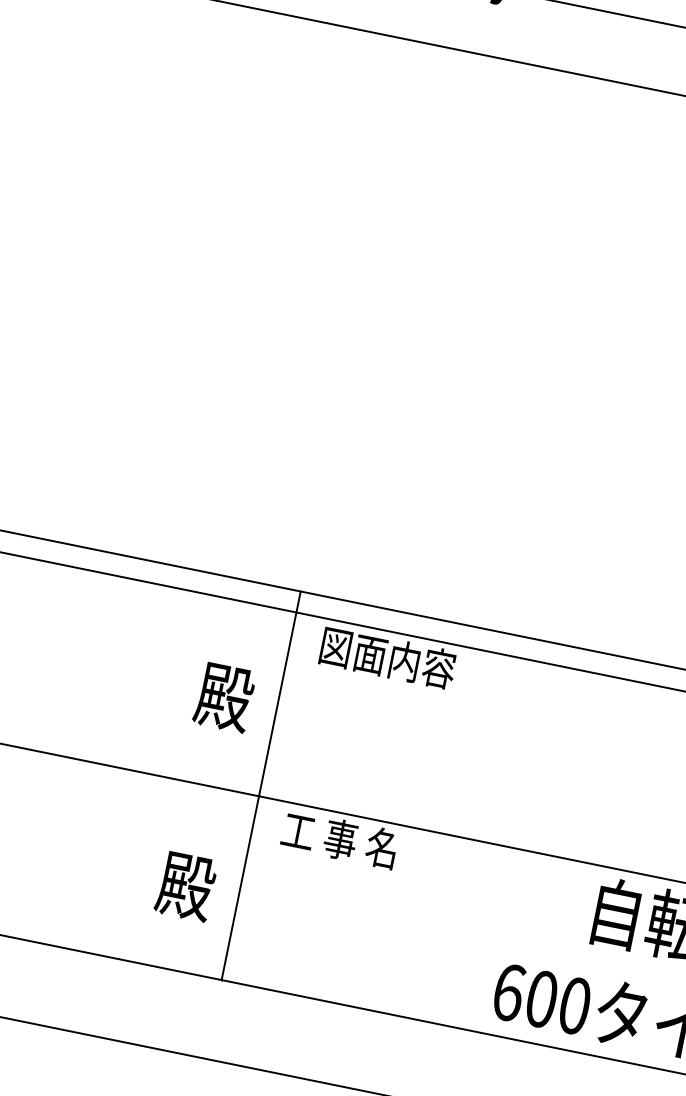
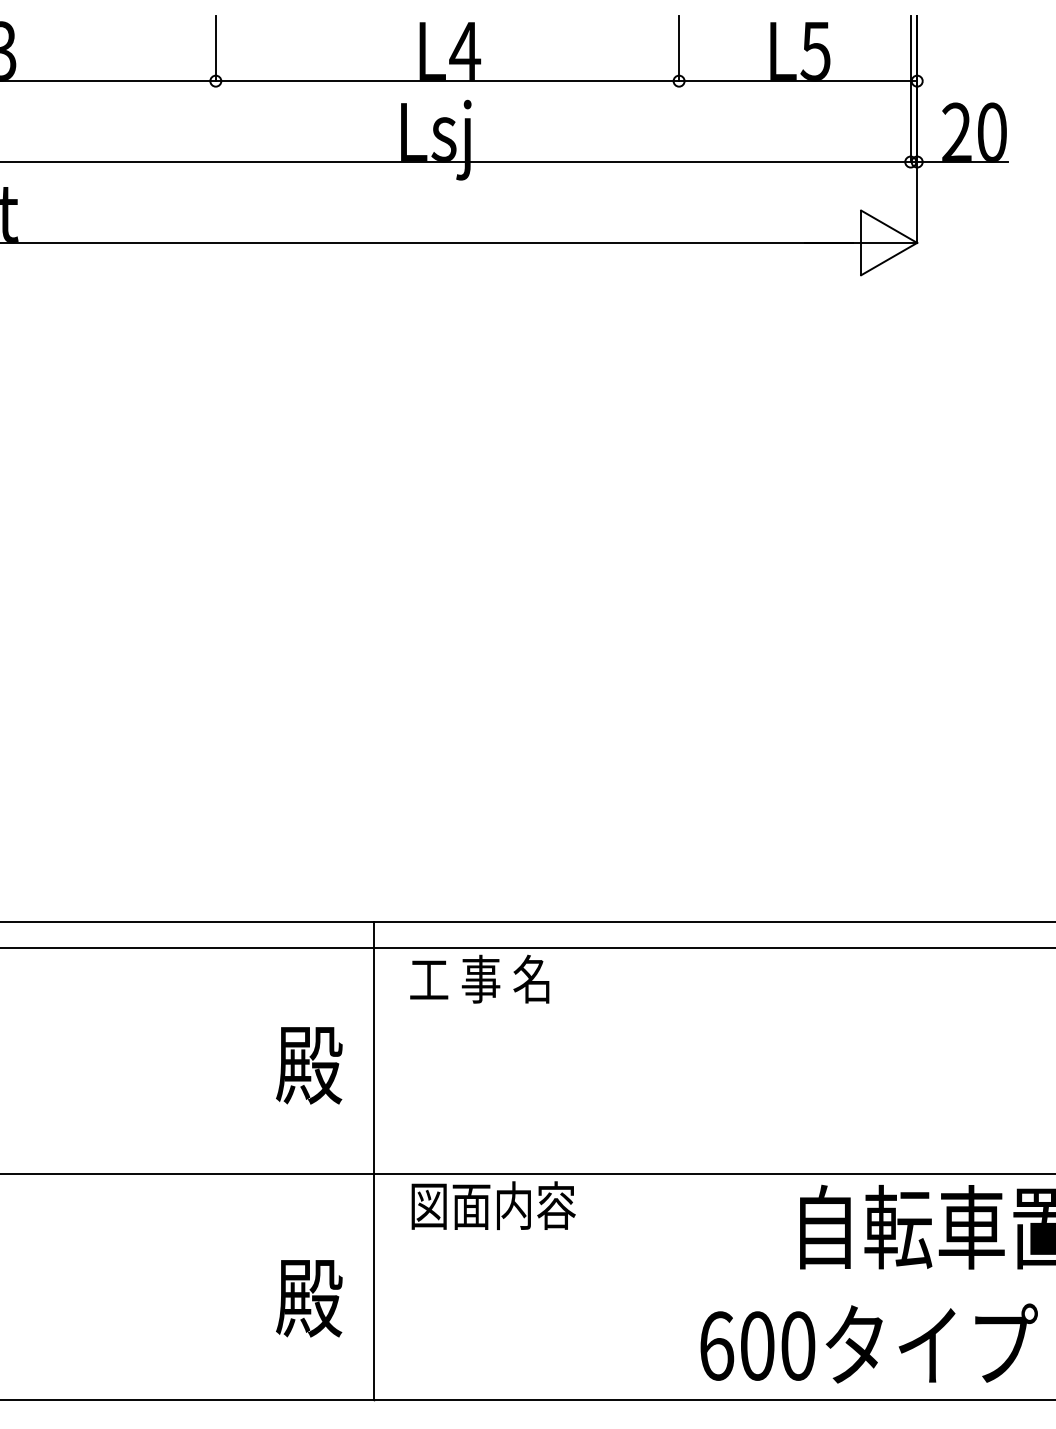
text: (387, 657) -> (492, 978), 図面内容 -> 工 事 名
text: (350, 841) -> (492, 1205), 工 事 名 -> 図面内容

